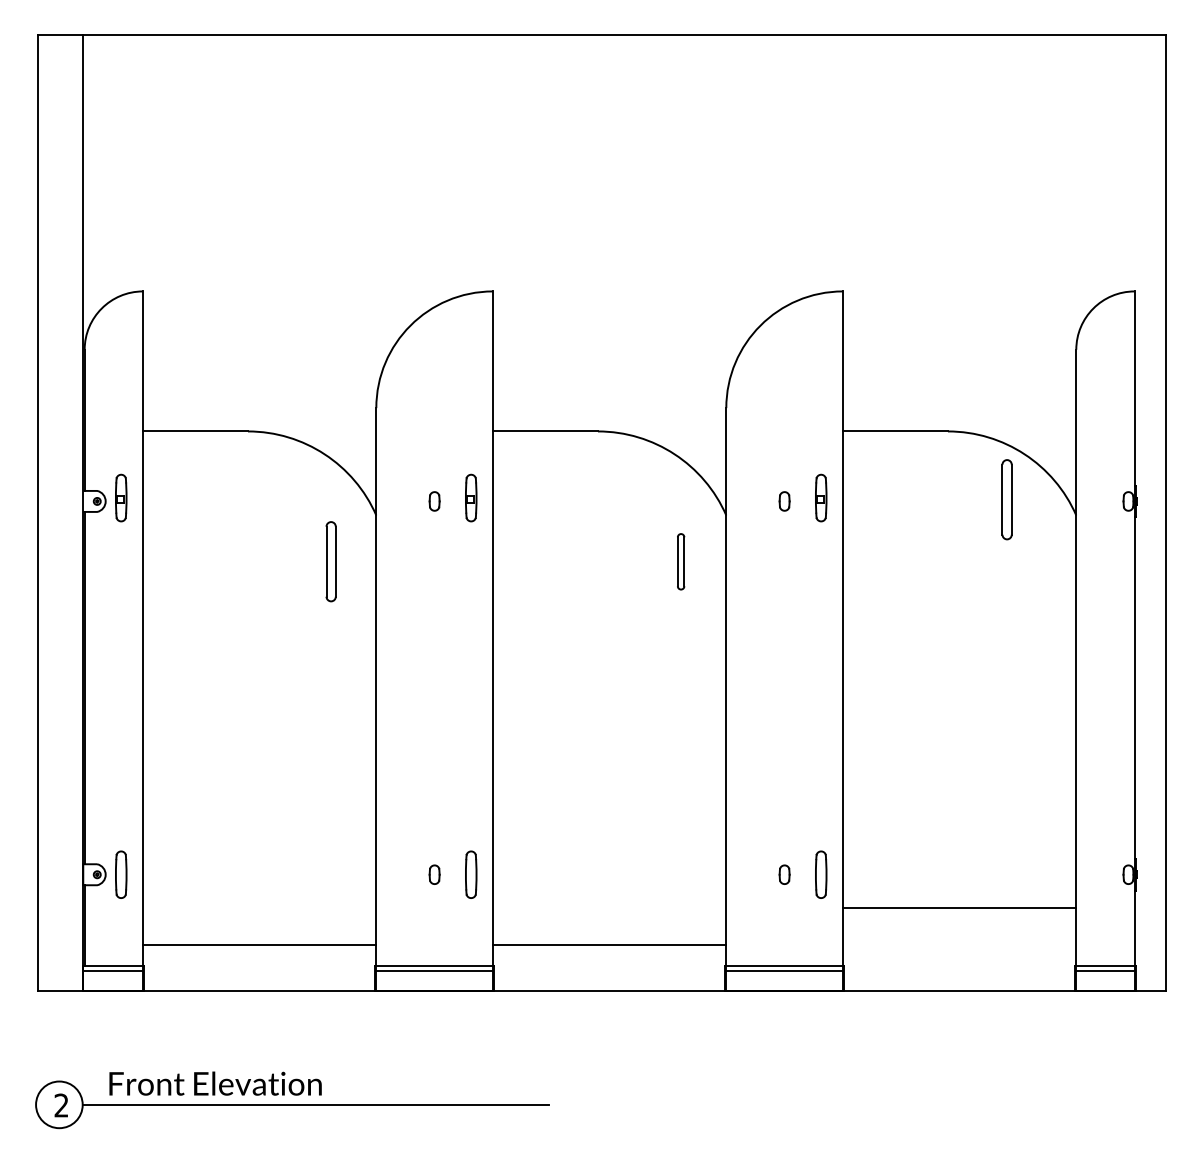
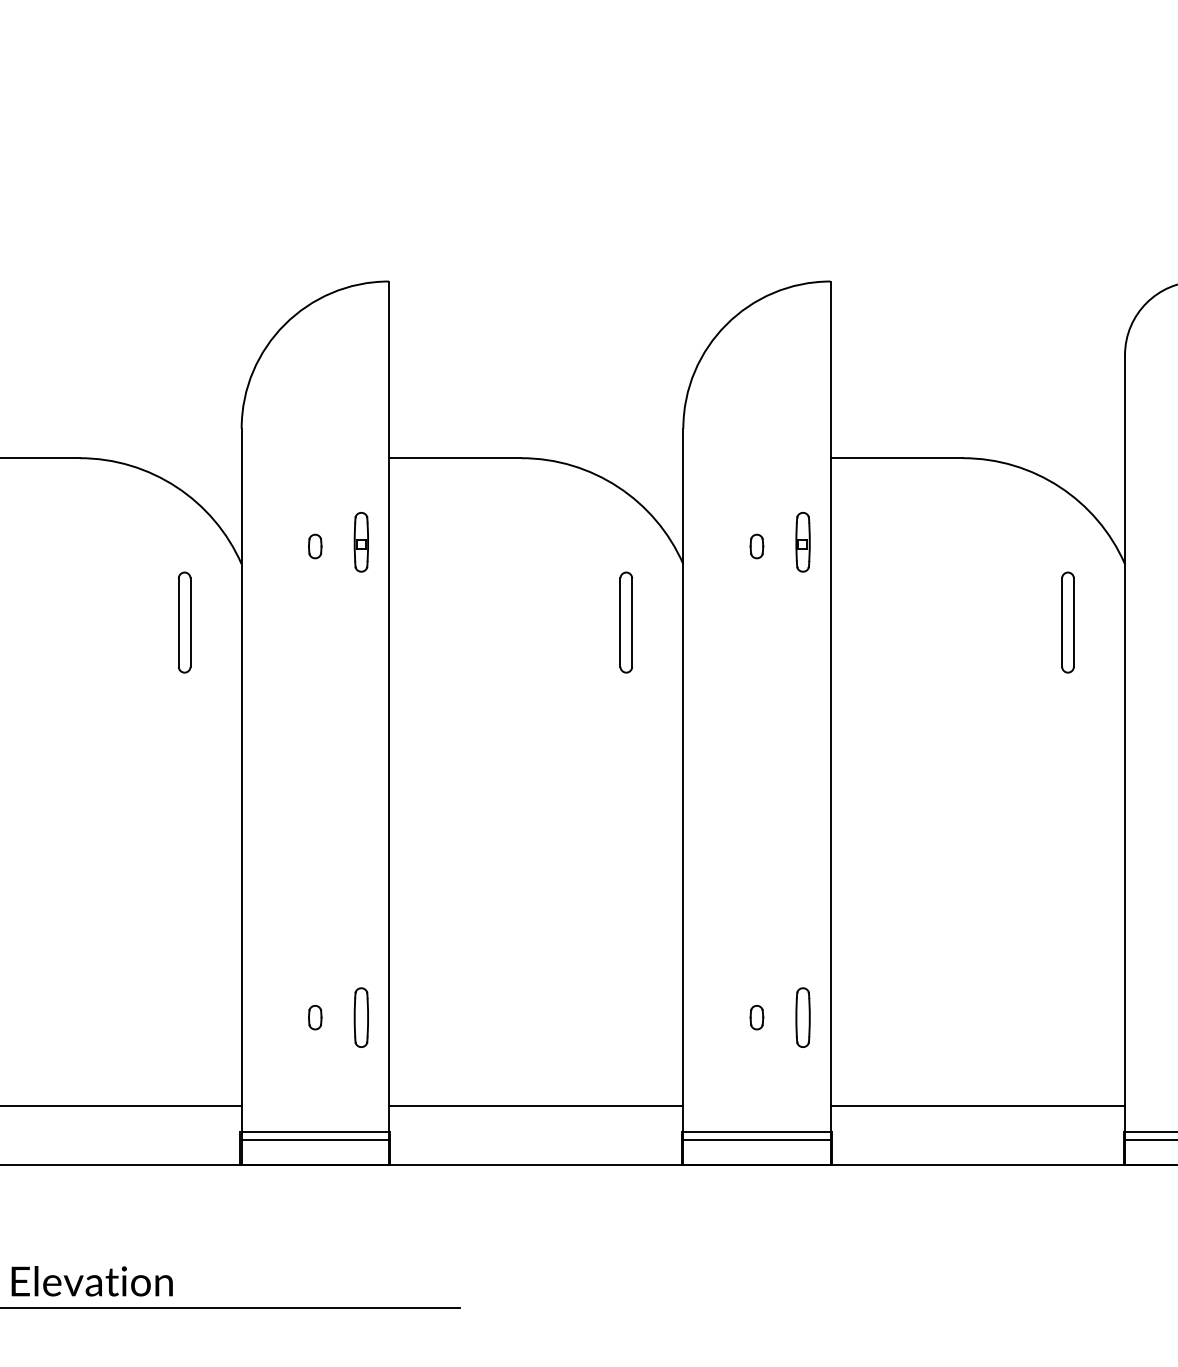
part: (1006, 499) -> (1067, 622), moved
part: (680, 561) -> (625, 622), size x1.43
line: (959, 907) -> (977, 1105), moved

